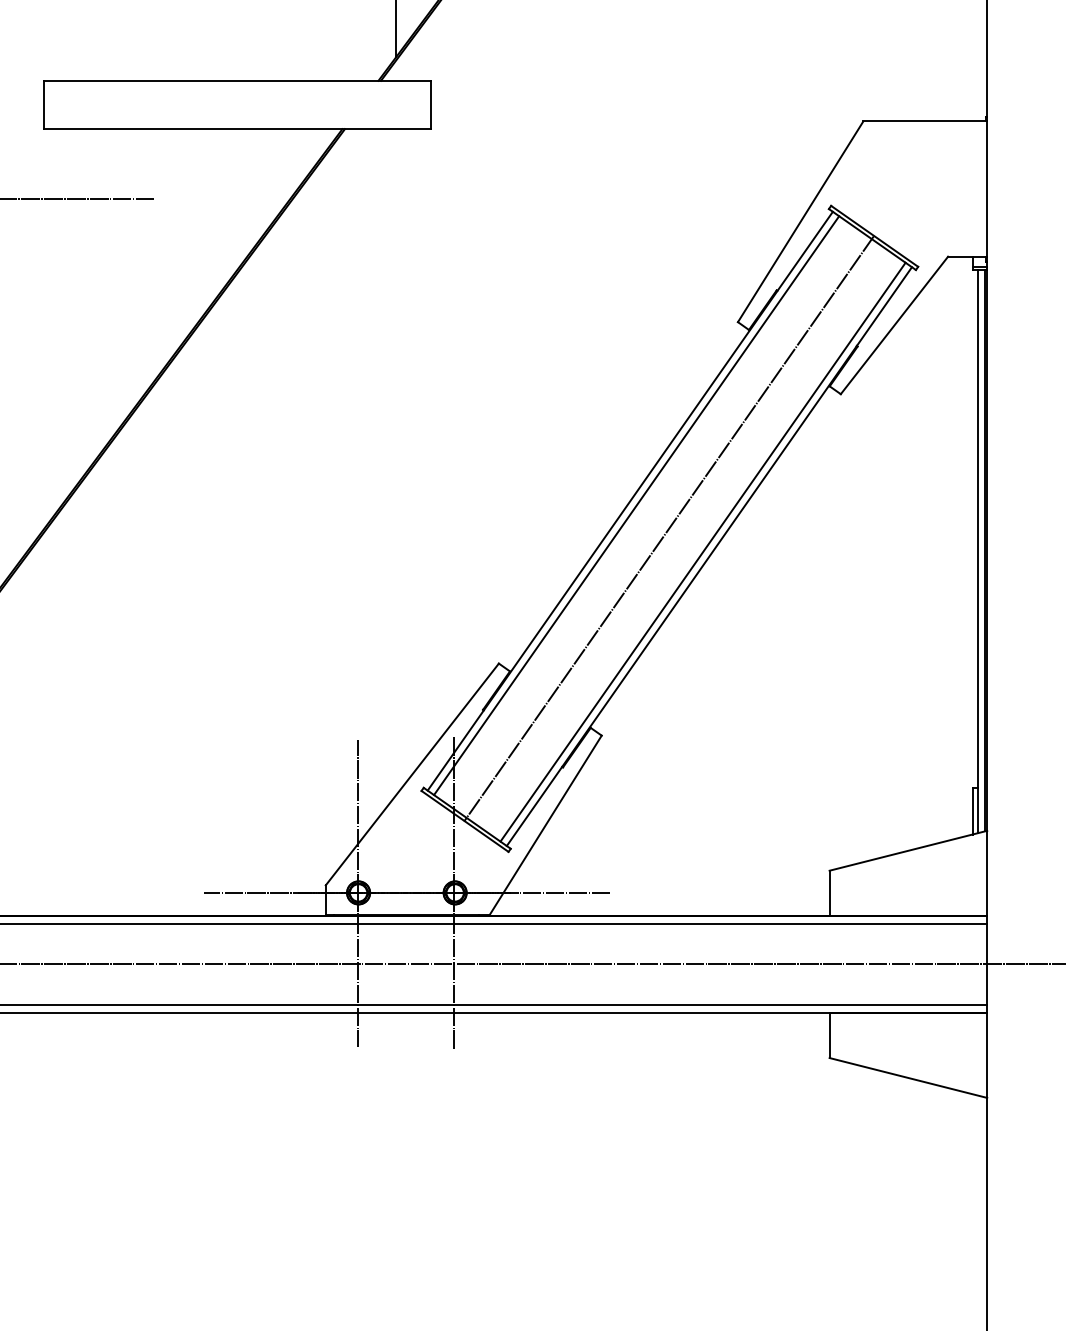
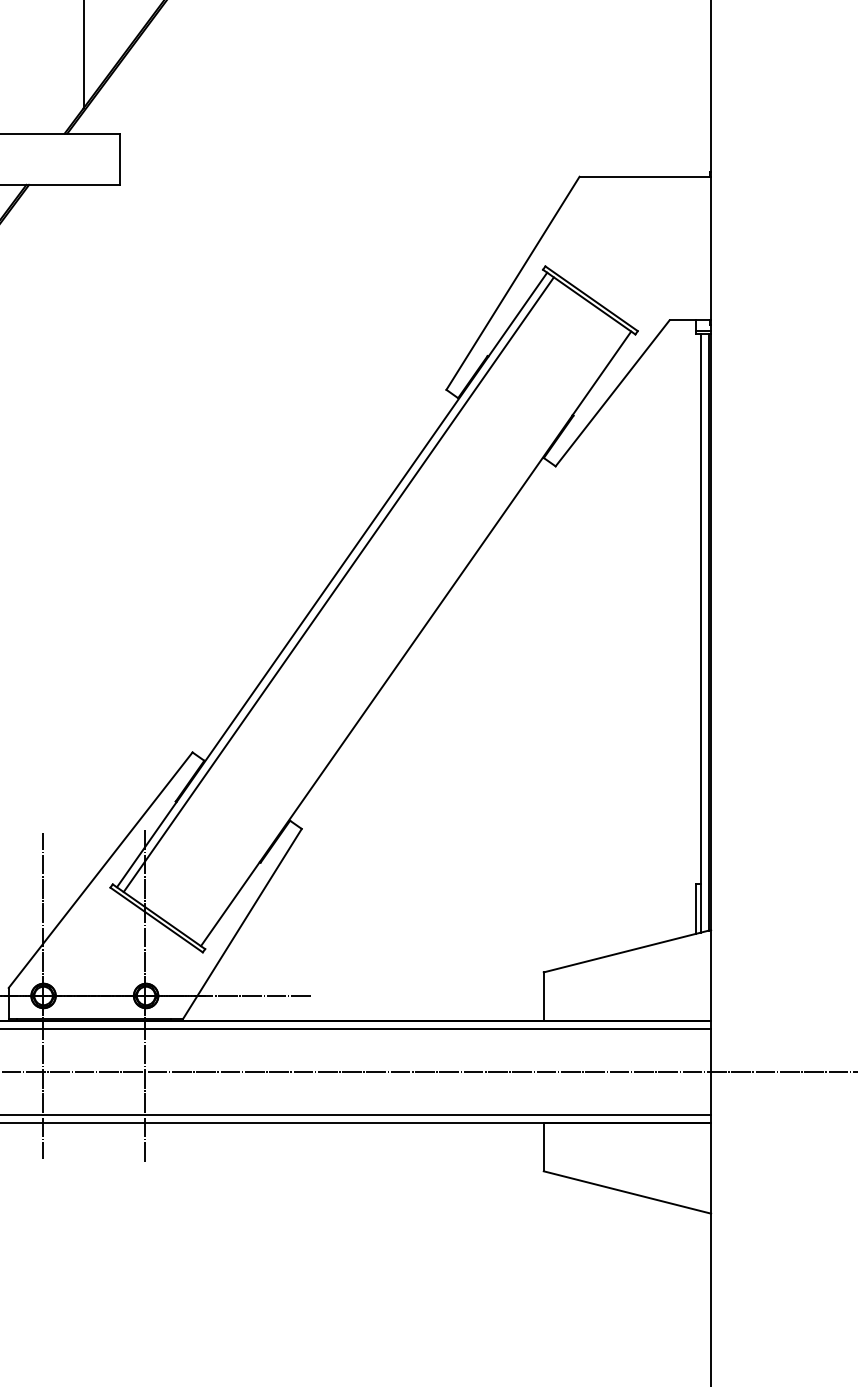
line: (668, 528) -> (372, 608), removed
line: (702, 551) -> (408, 633), removed

